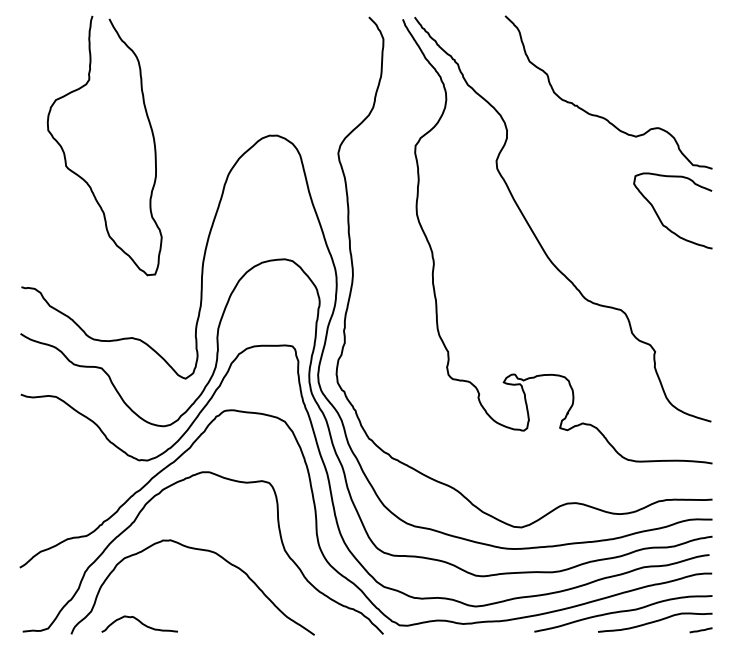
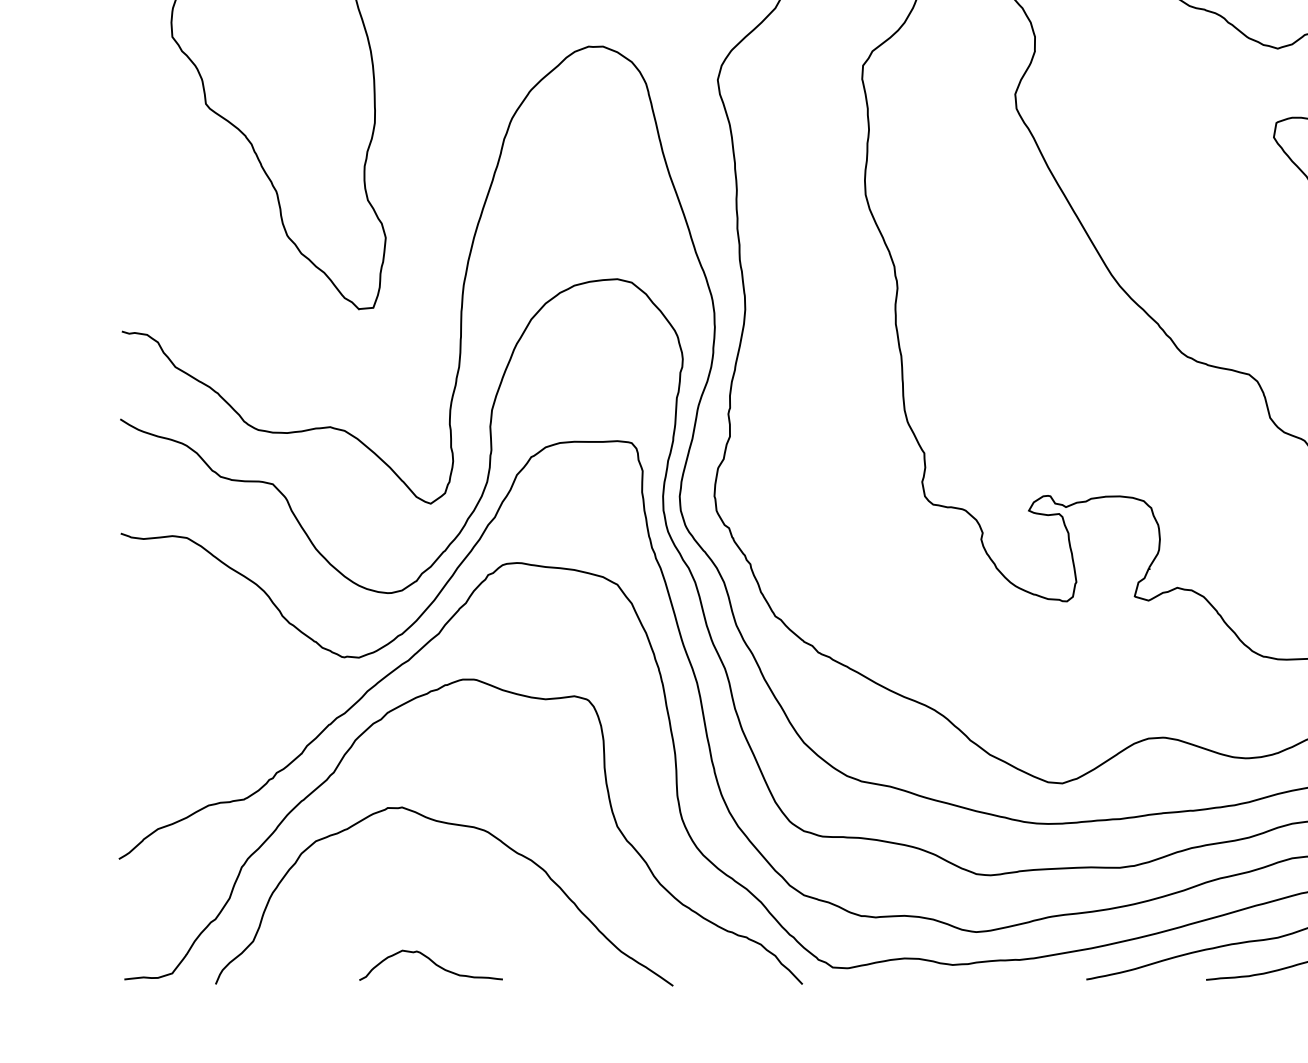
curve: (139, 622) -> (430, 962), moved

